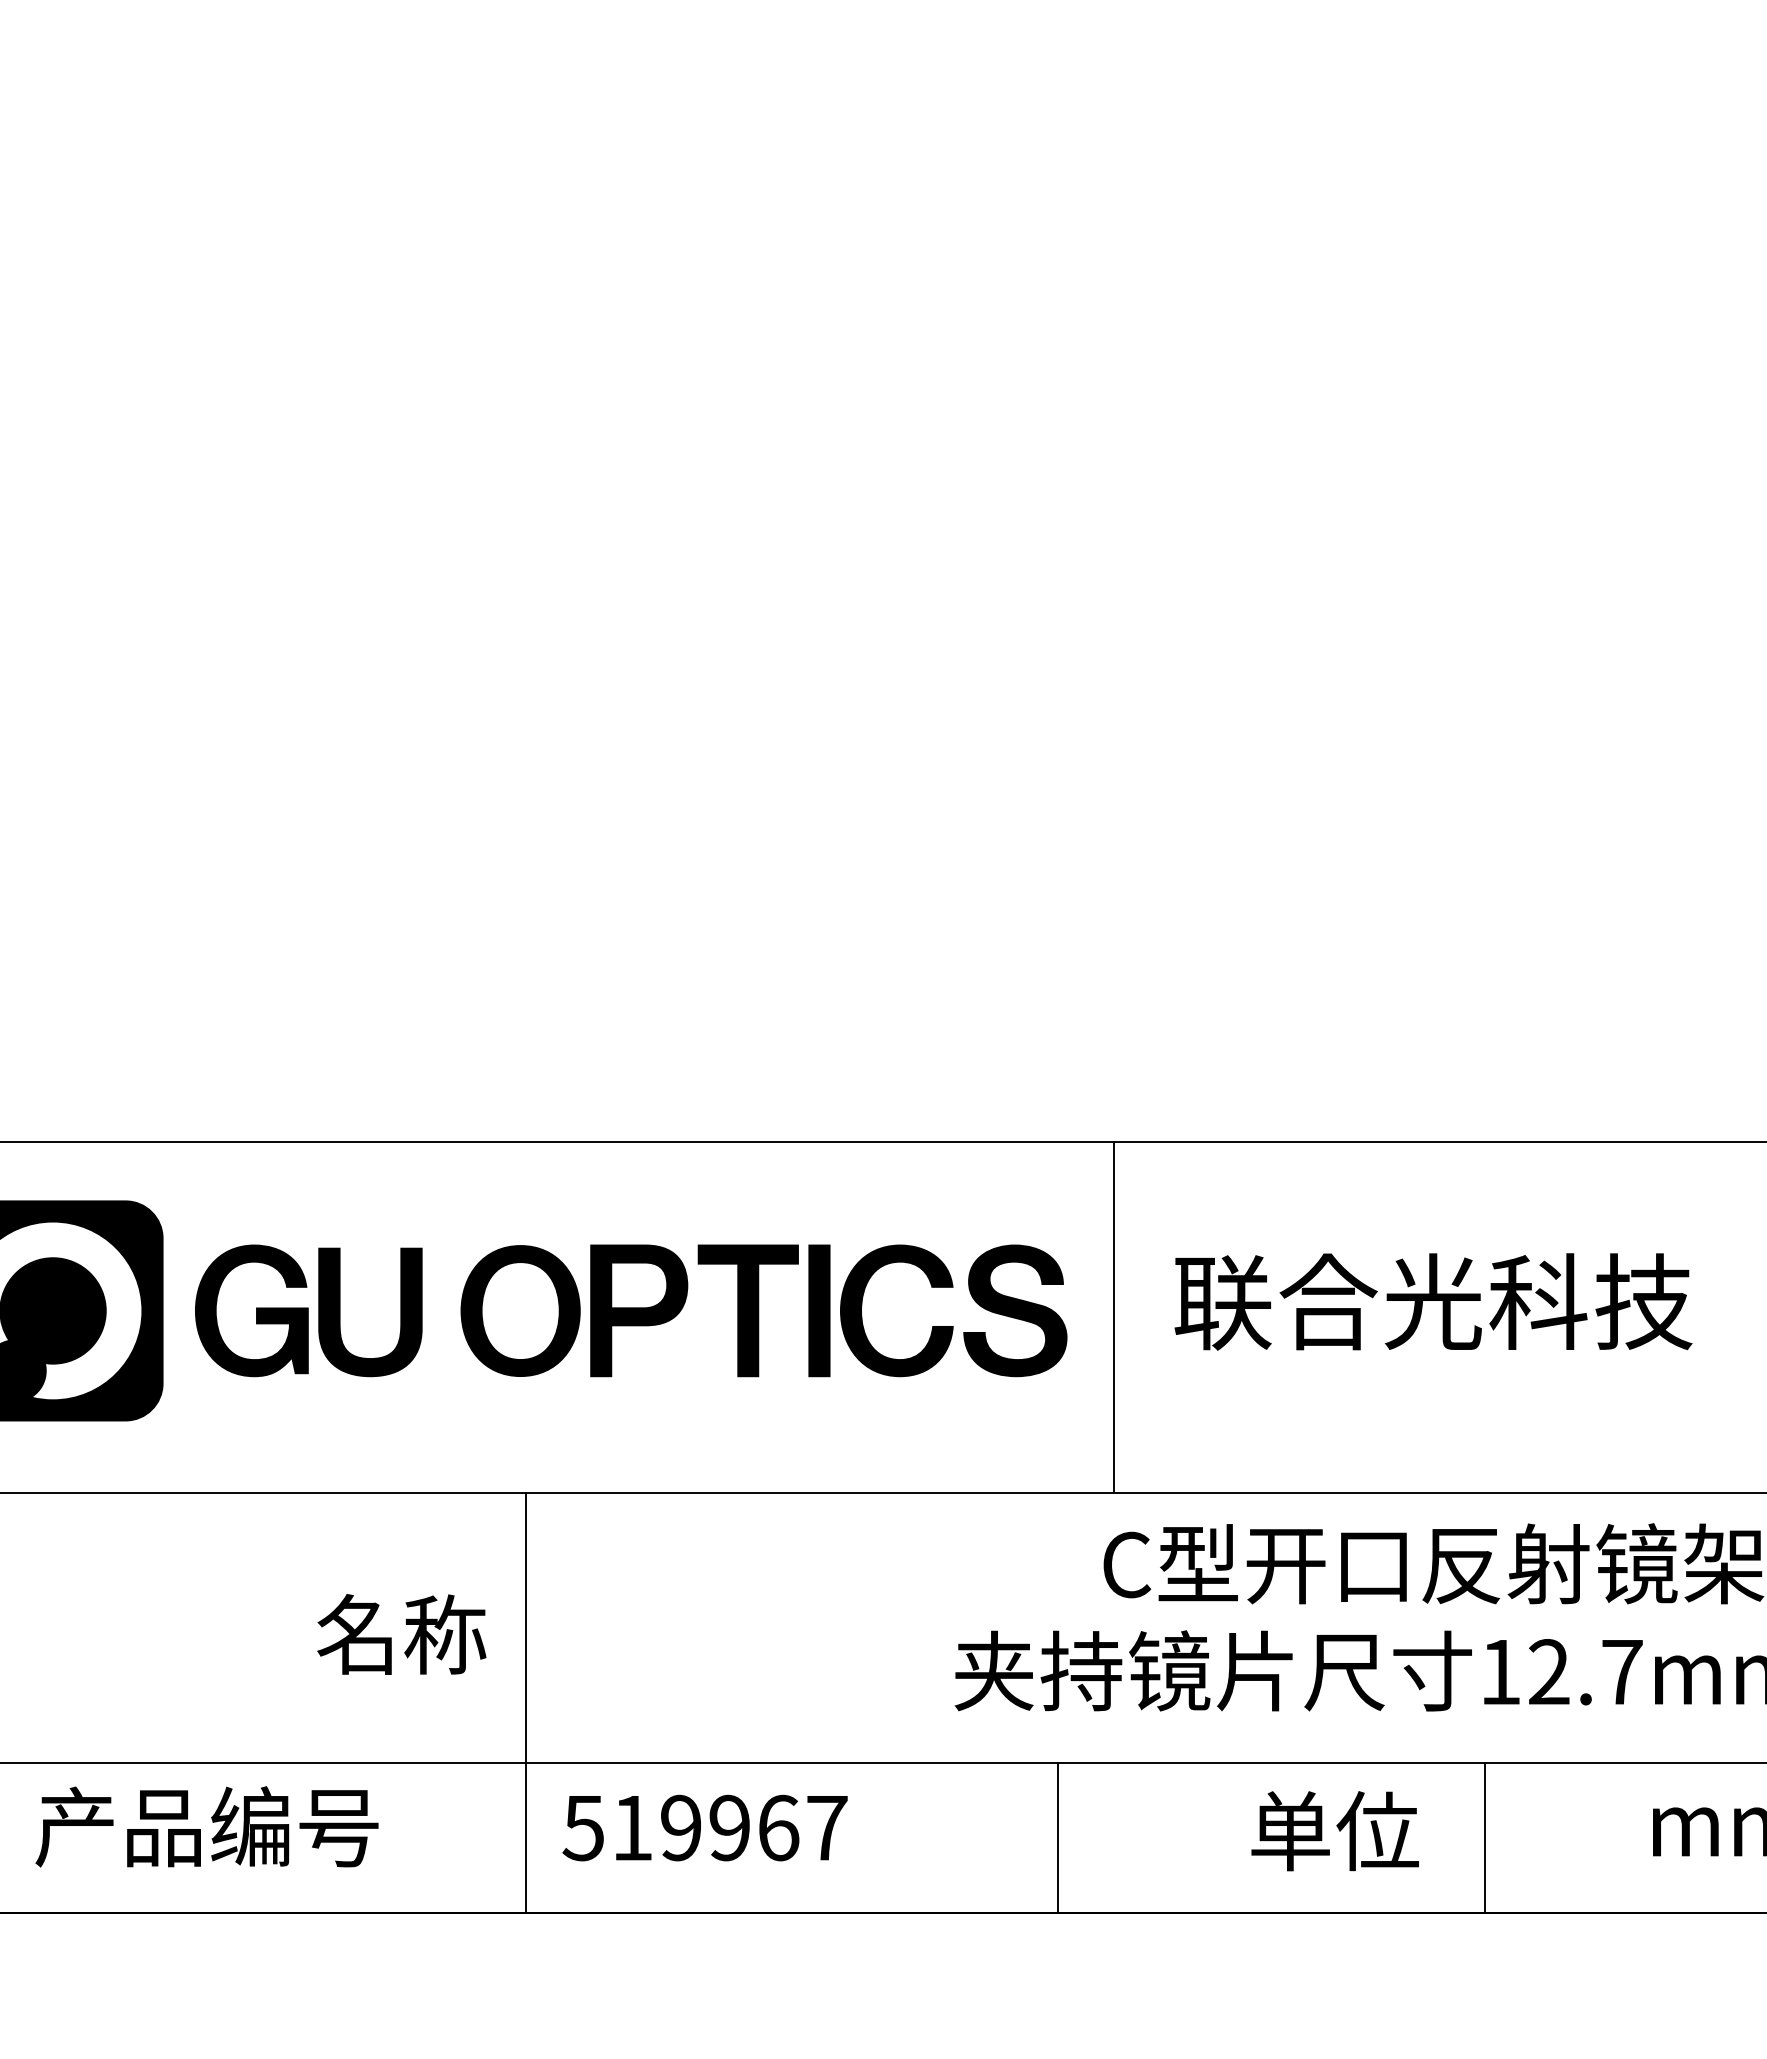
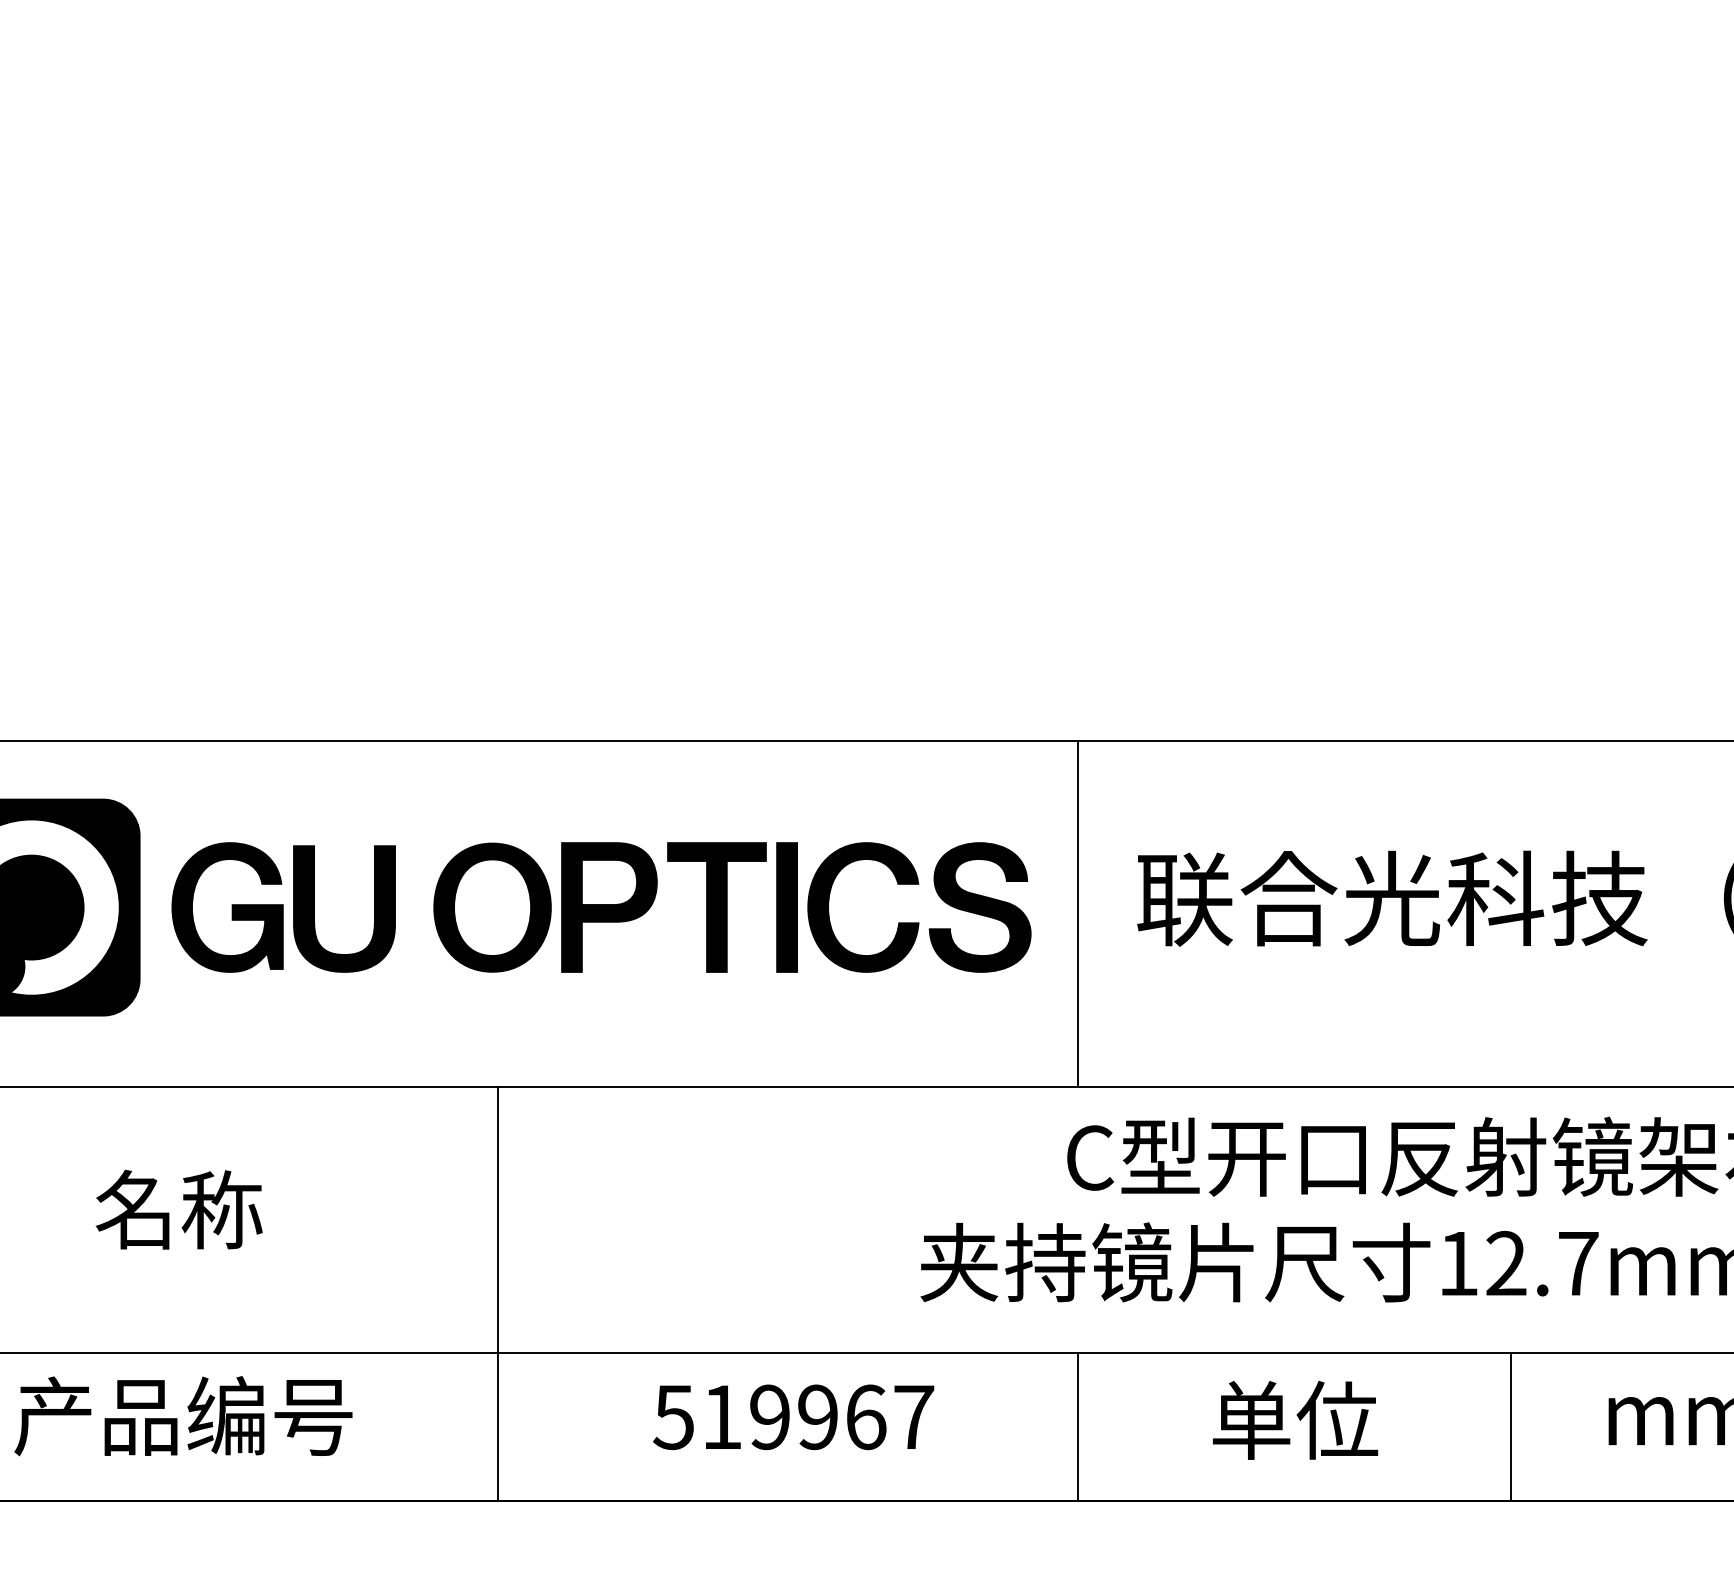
text: (401, 1634) -> (178, 1209), moved
text: (704, 1827) -> (793, 1416), moved
line: (1058, 1838) -> (1077, 1427), moved
line: (1485, 1838) -> (1511, 1427), moved

